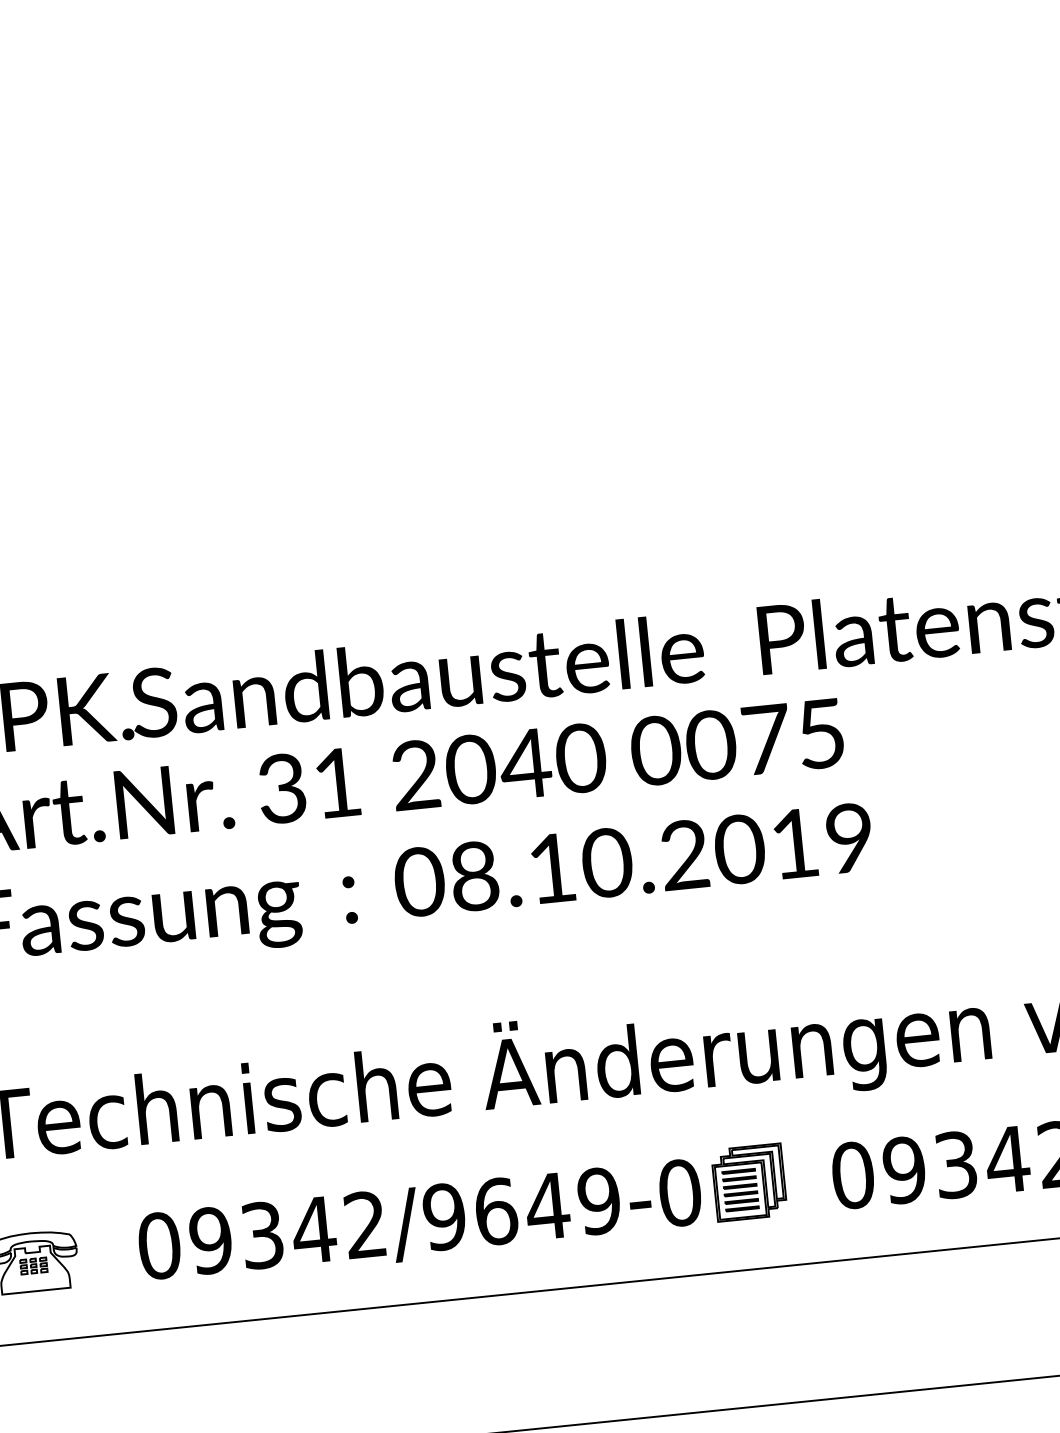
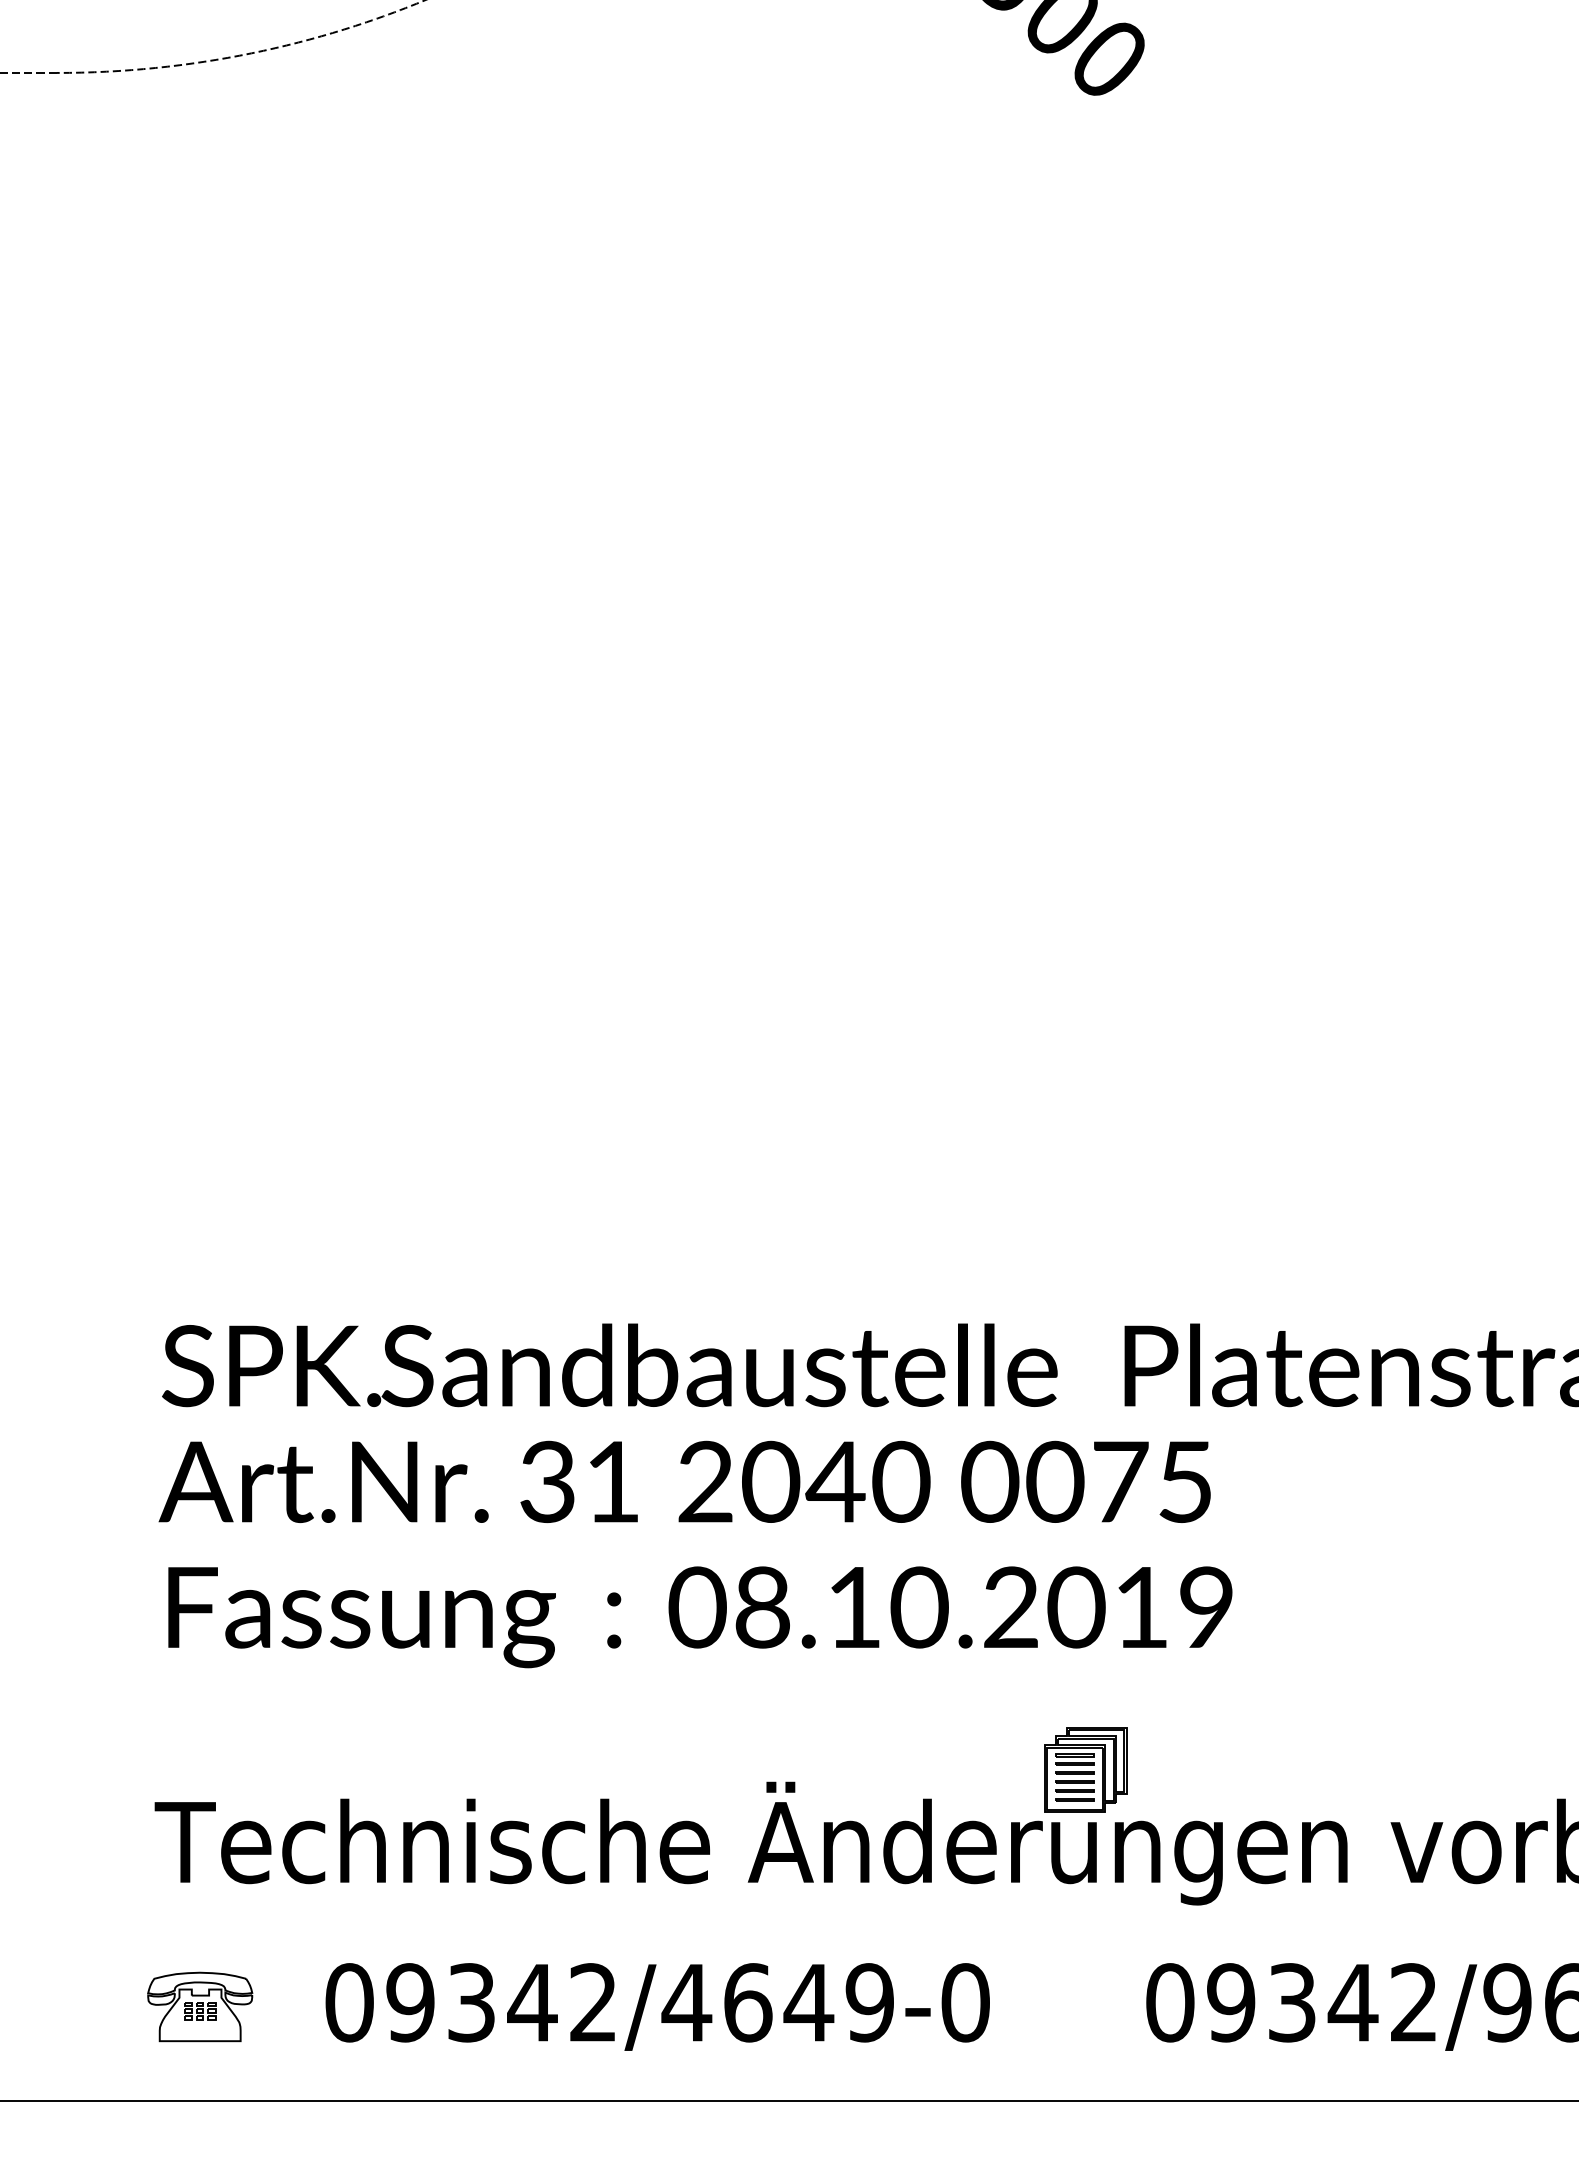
part: (748, 1182) -> (1085, 1769), moved
text: (444, 1216) -> (686, 2002), 09342/9649-0 -> 09342/4649-0

